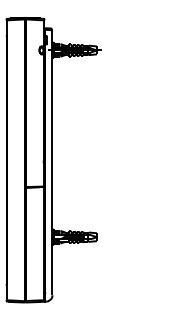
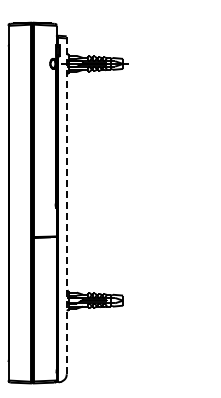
line: (52, 162) -> (66, 205), solid -> dashed

